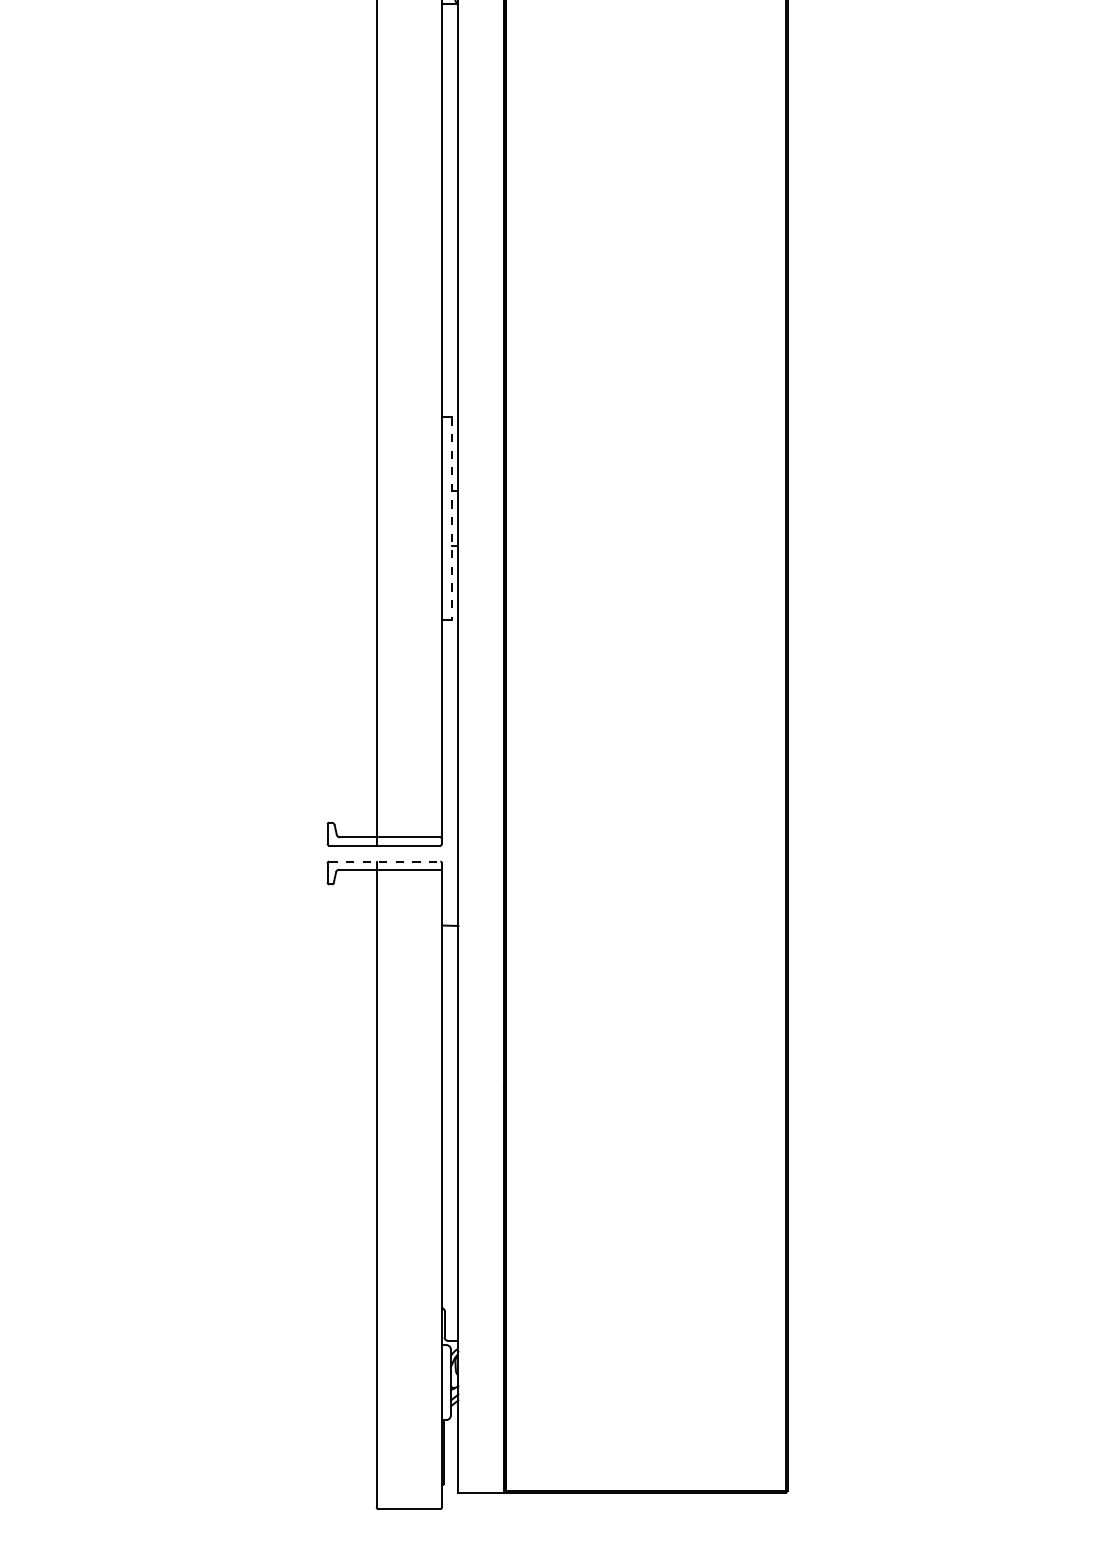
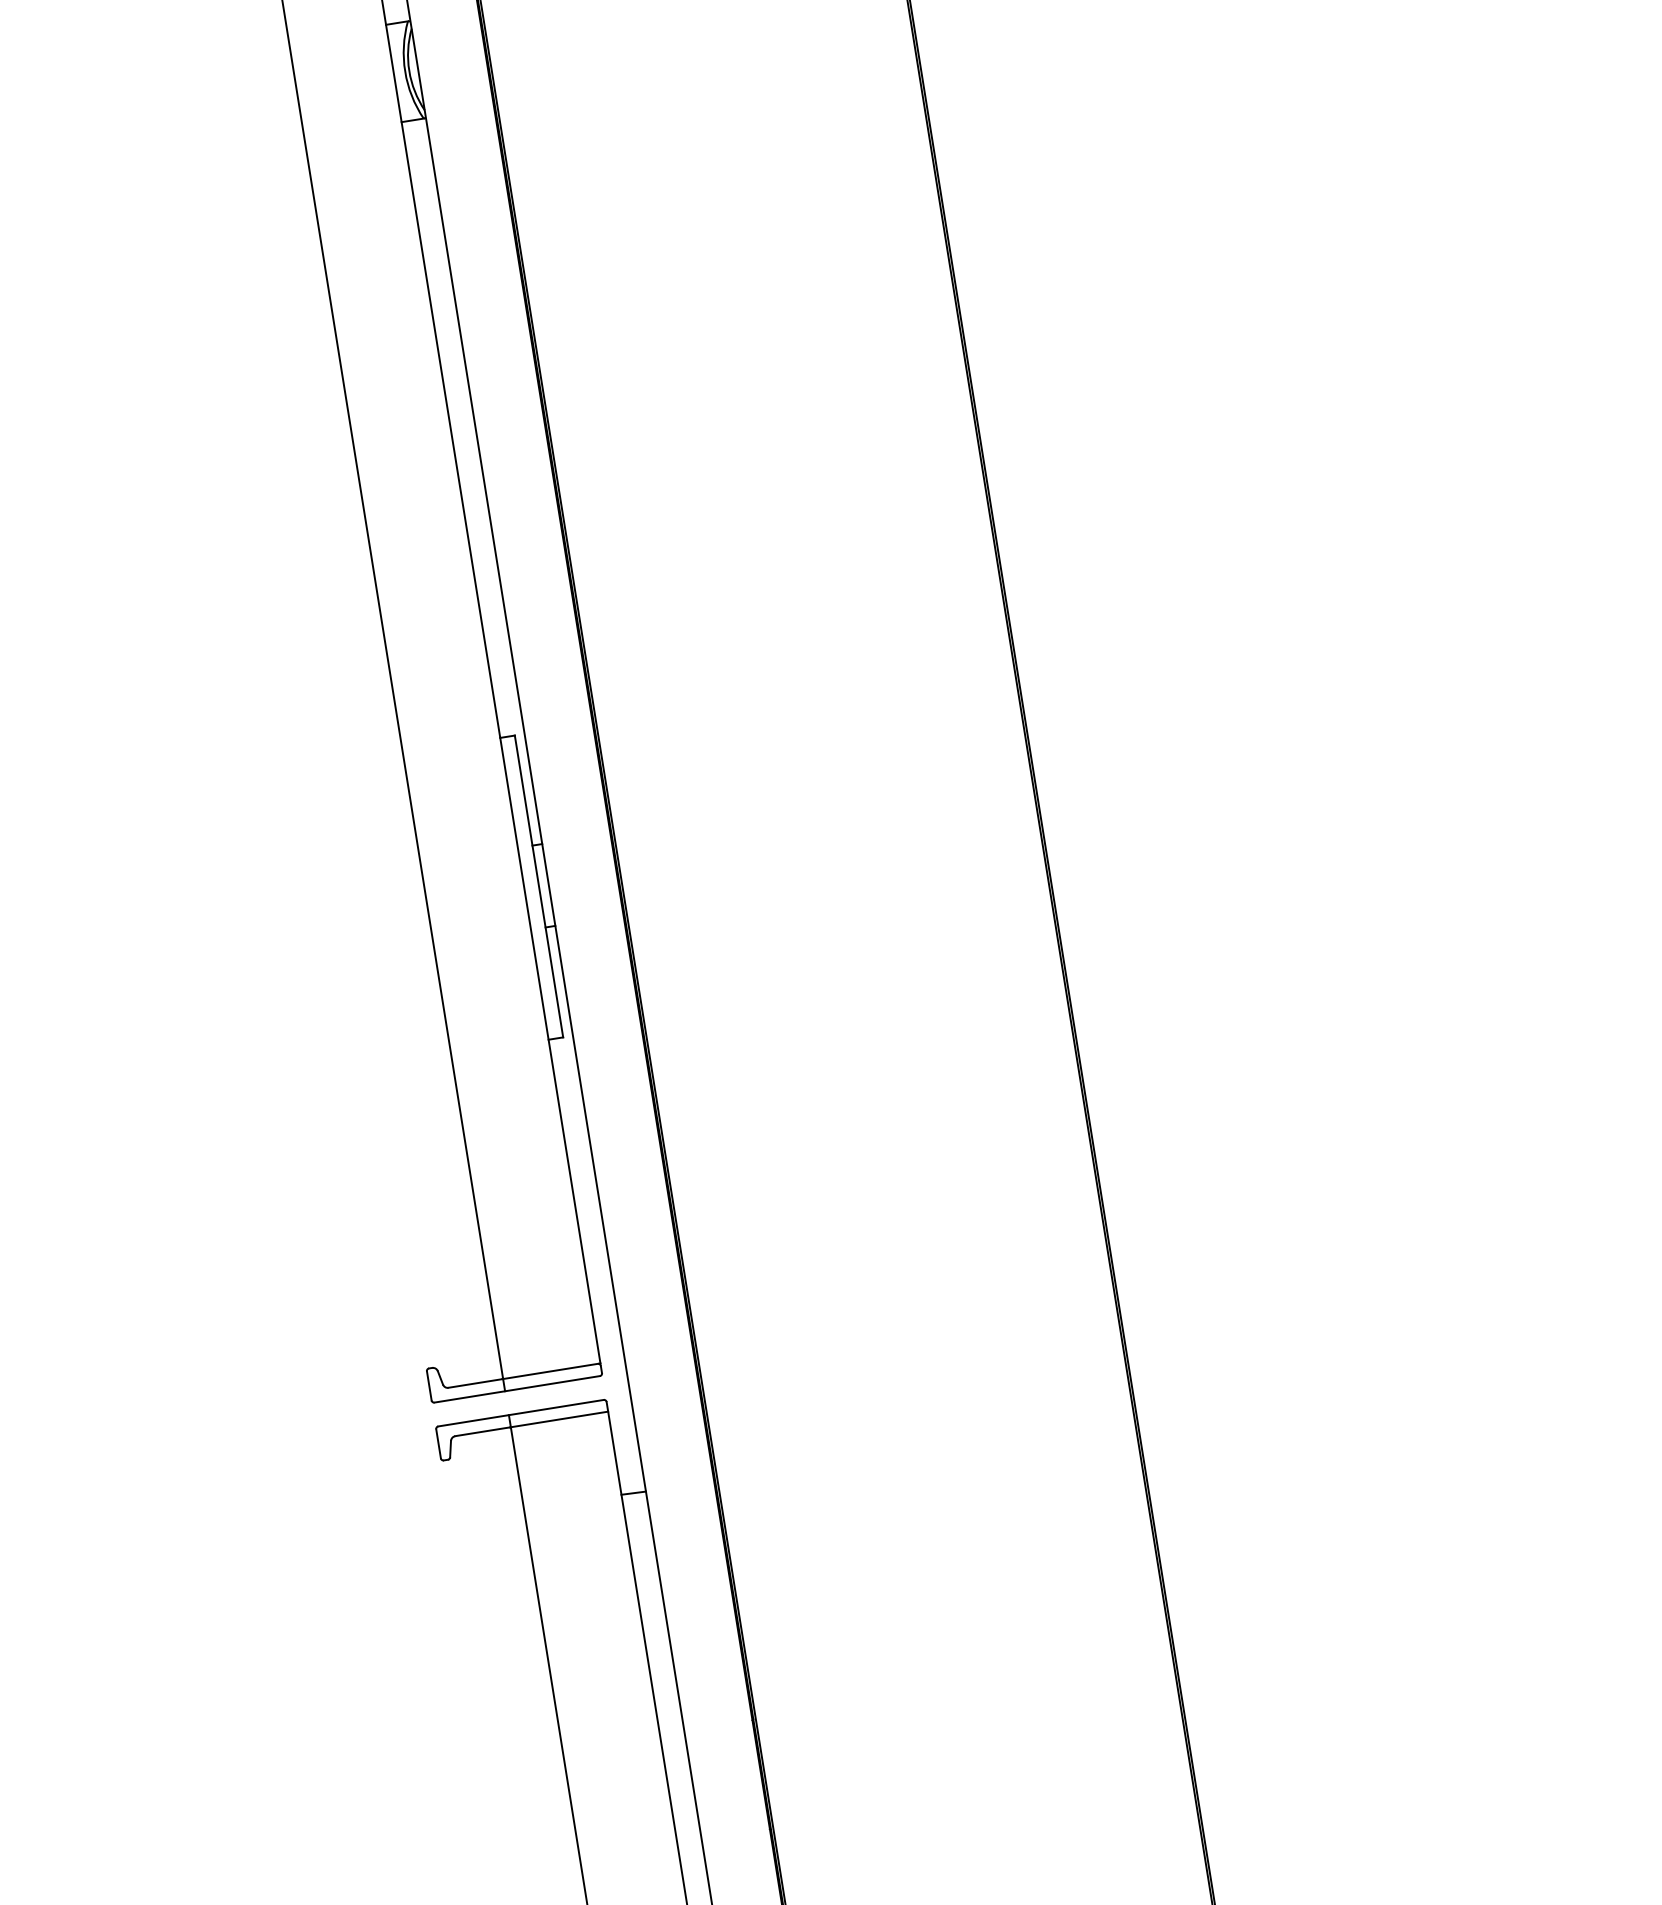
line: (451, 519) -> (538, 887), dashed -> solid
line: (384, 861) -> (520, 1413), dashed -> solid

